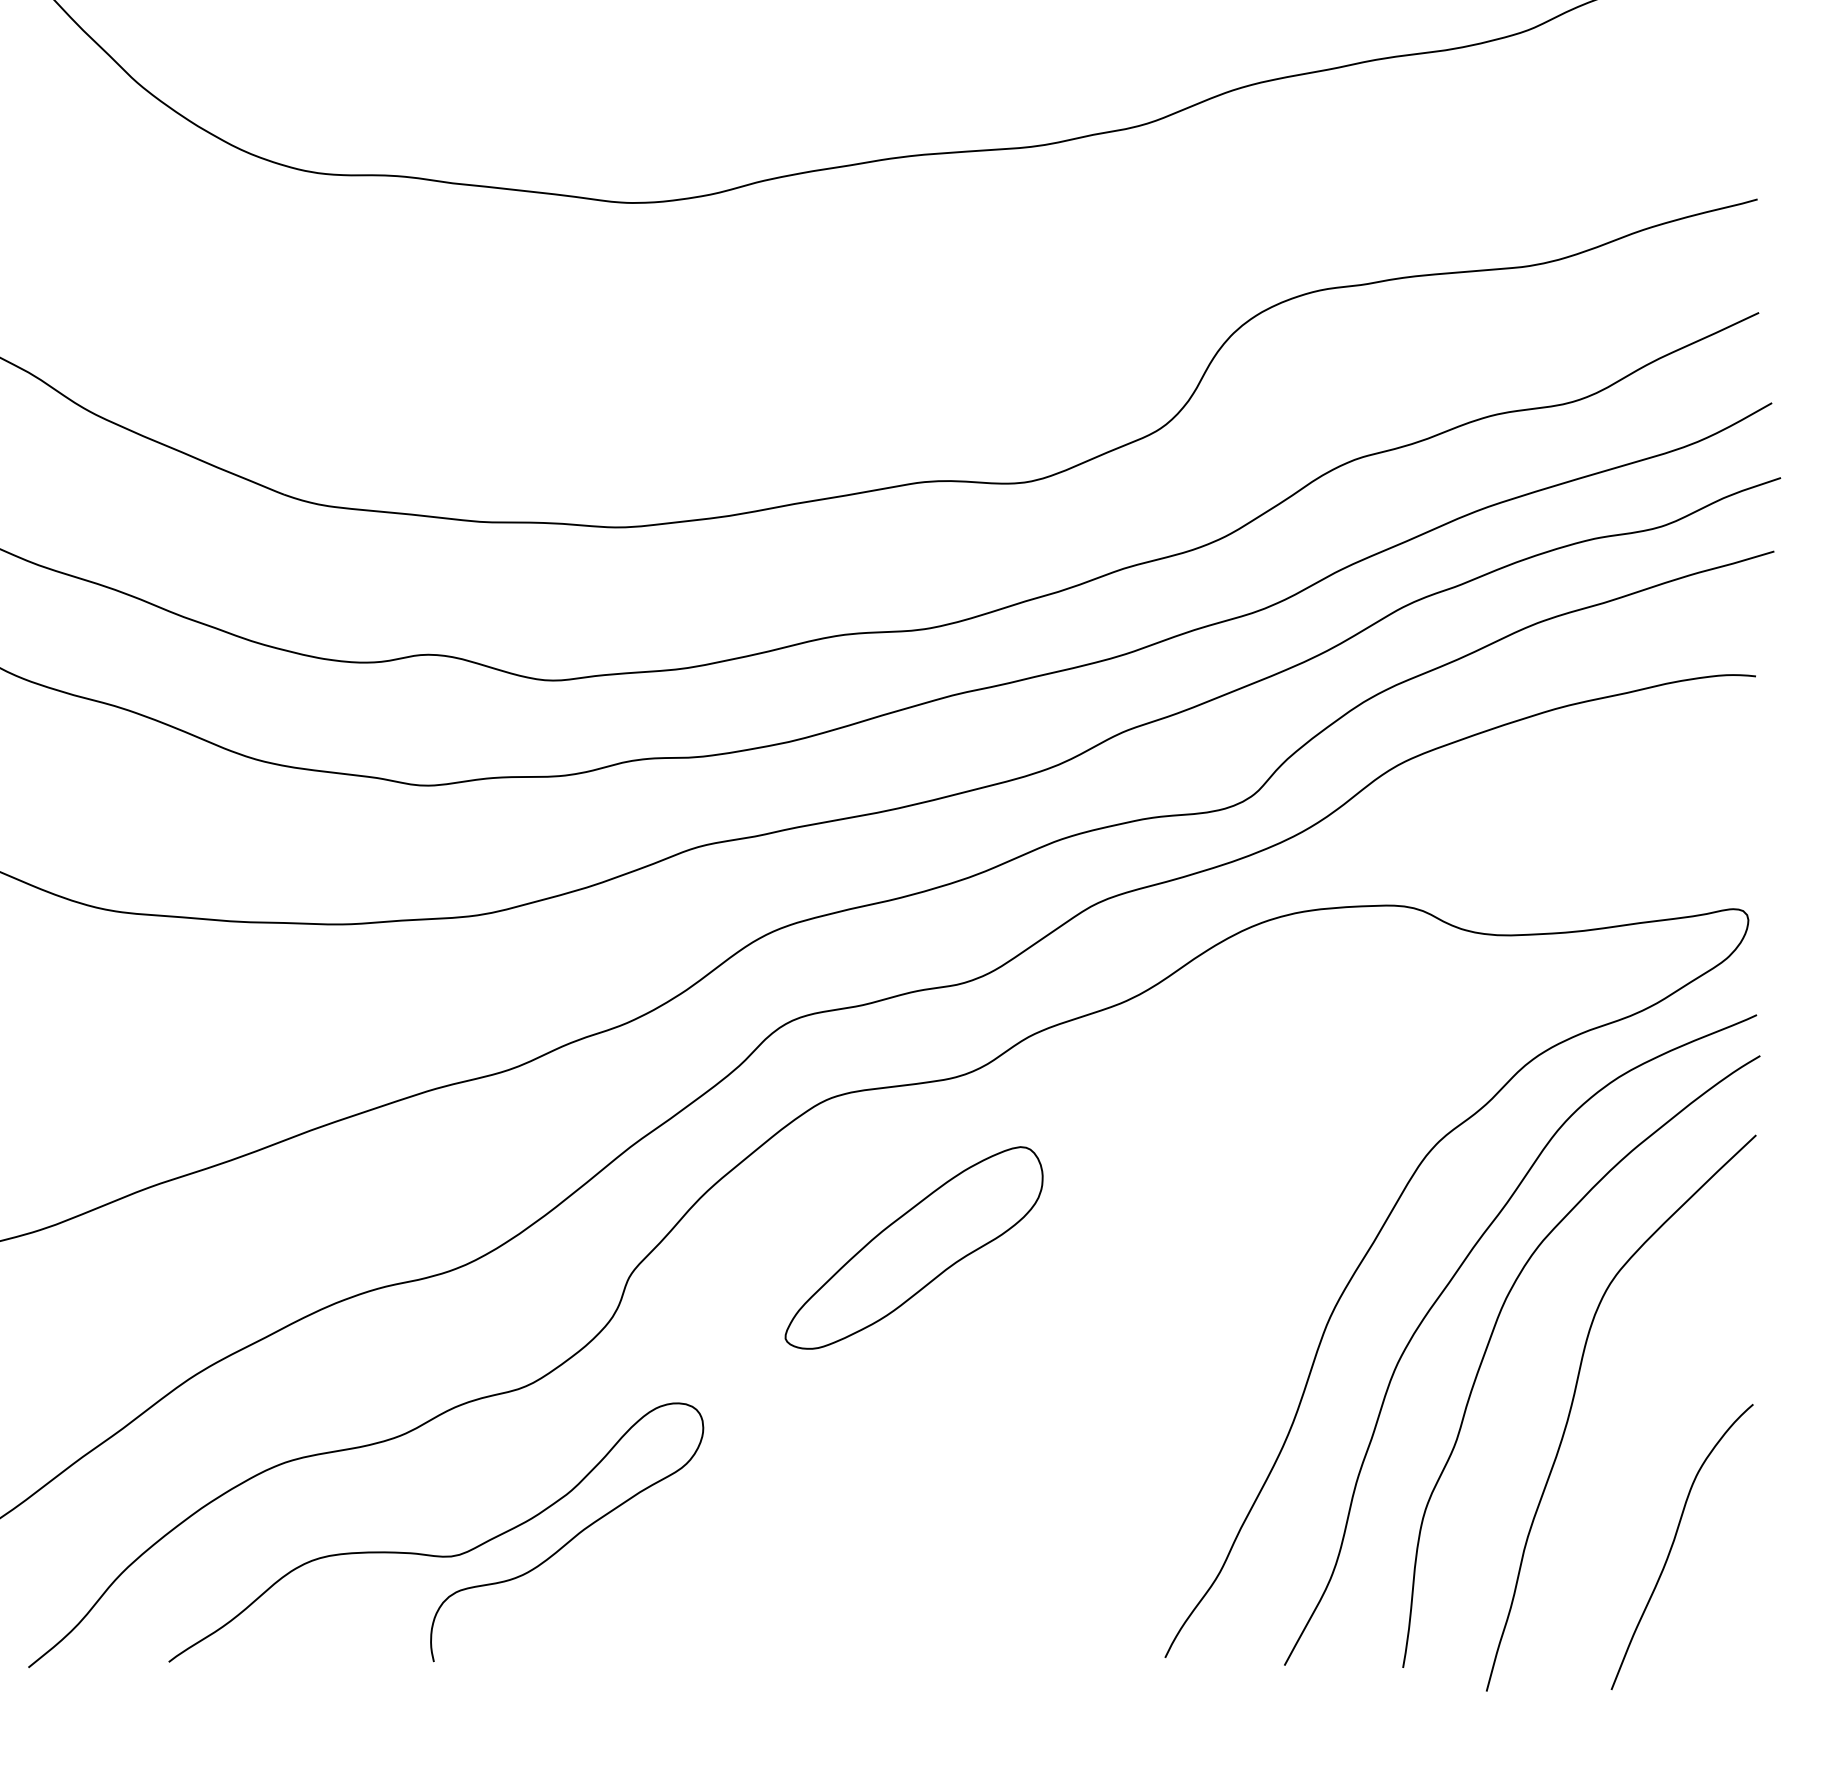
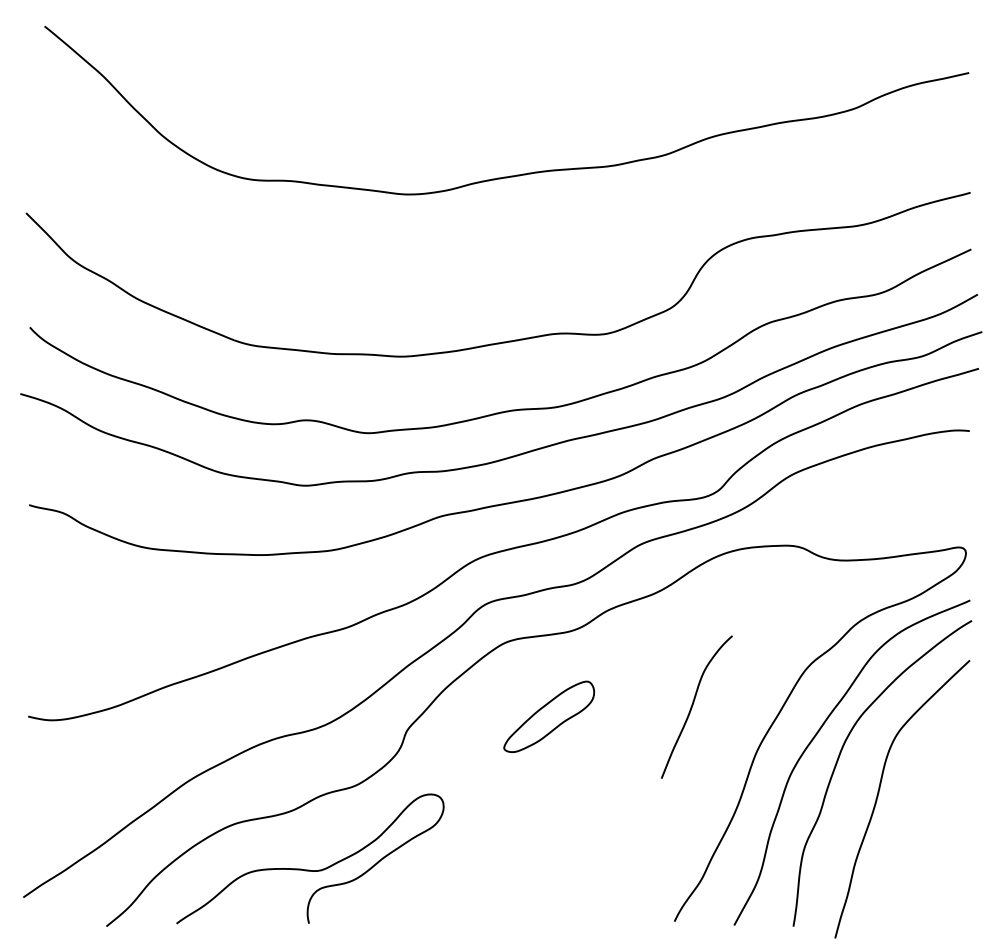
part: (914, 1247) -> (549, 716), size x0.7
curve: (1675, 1543) -> (693, 705), moved

